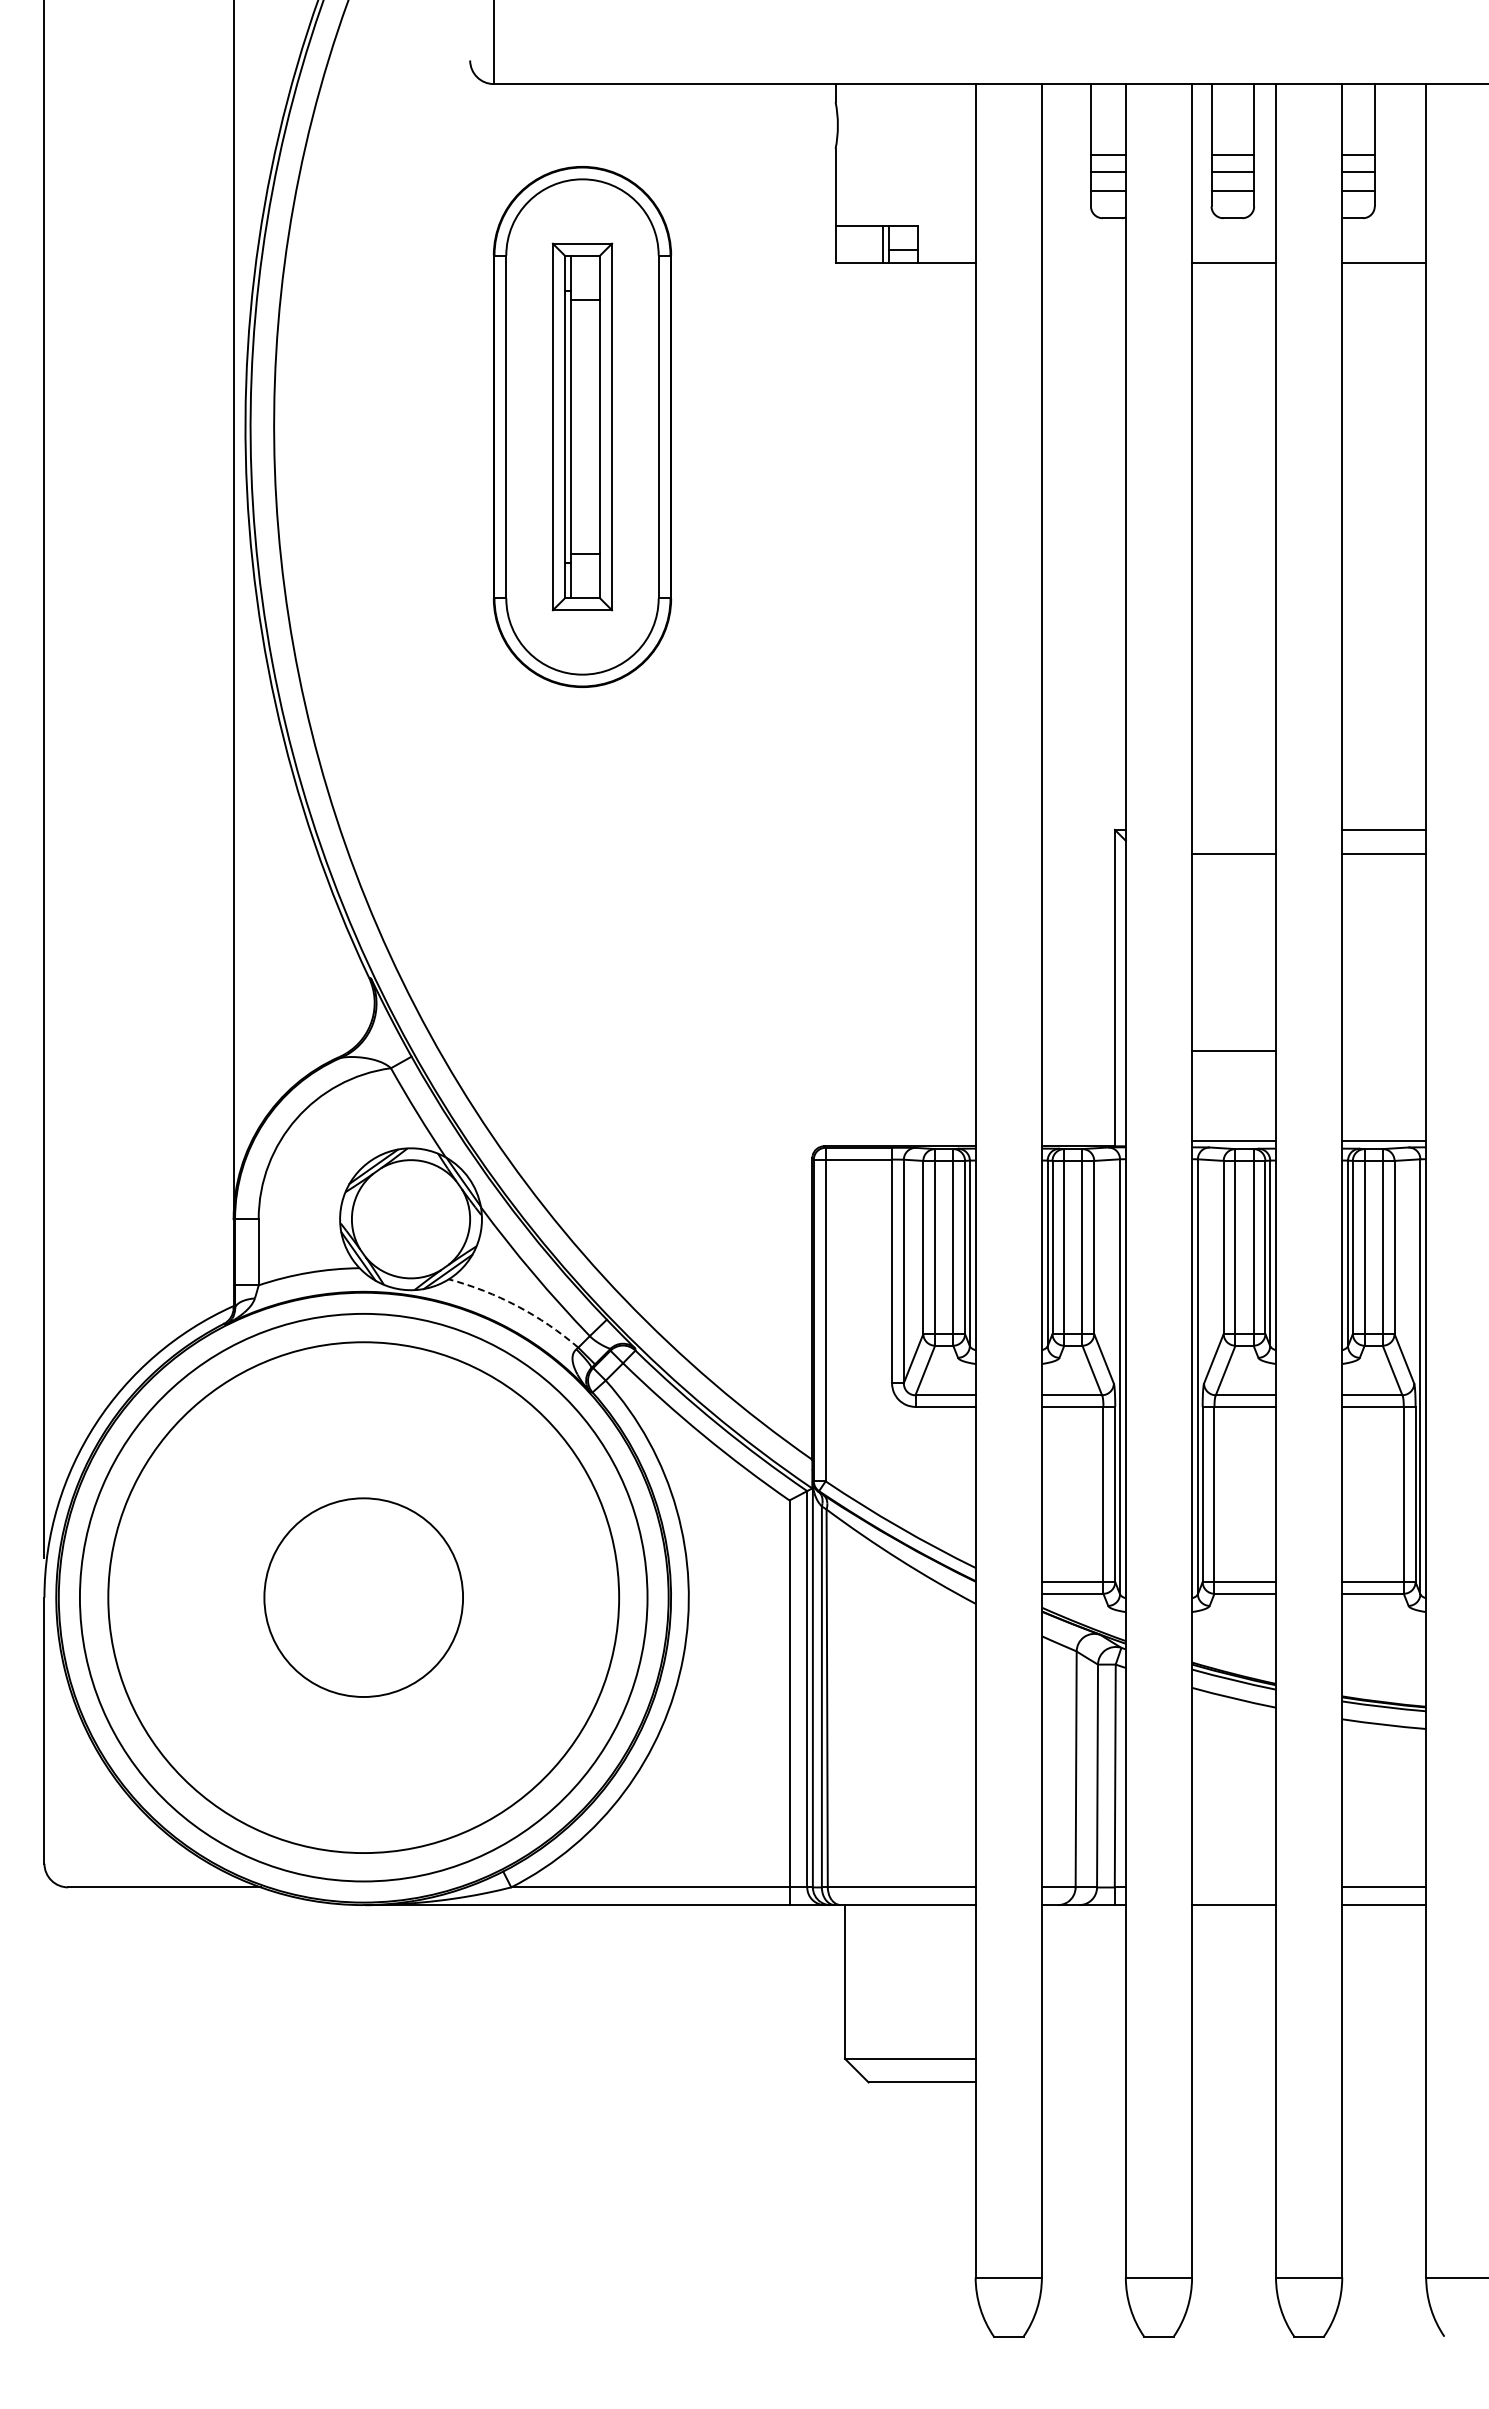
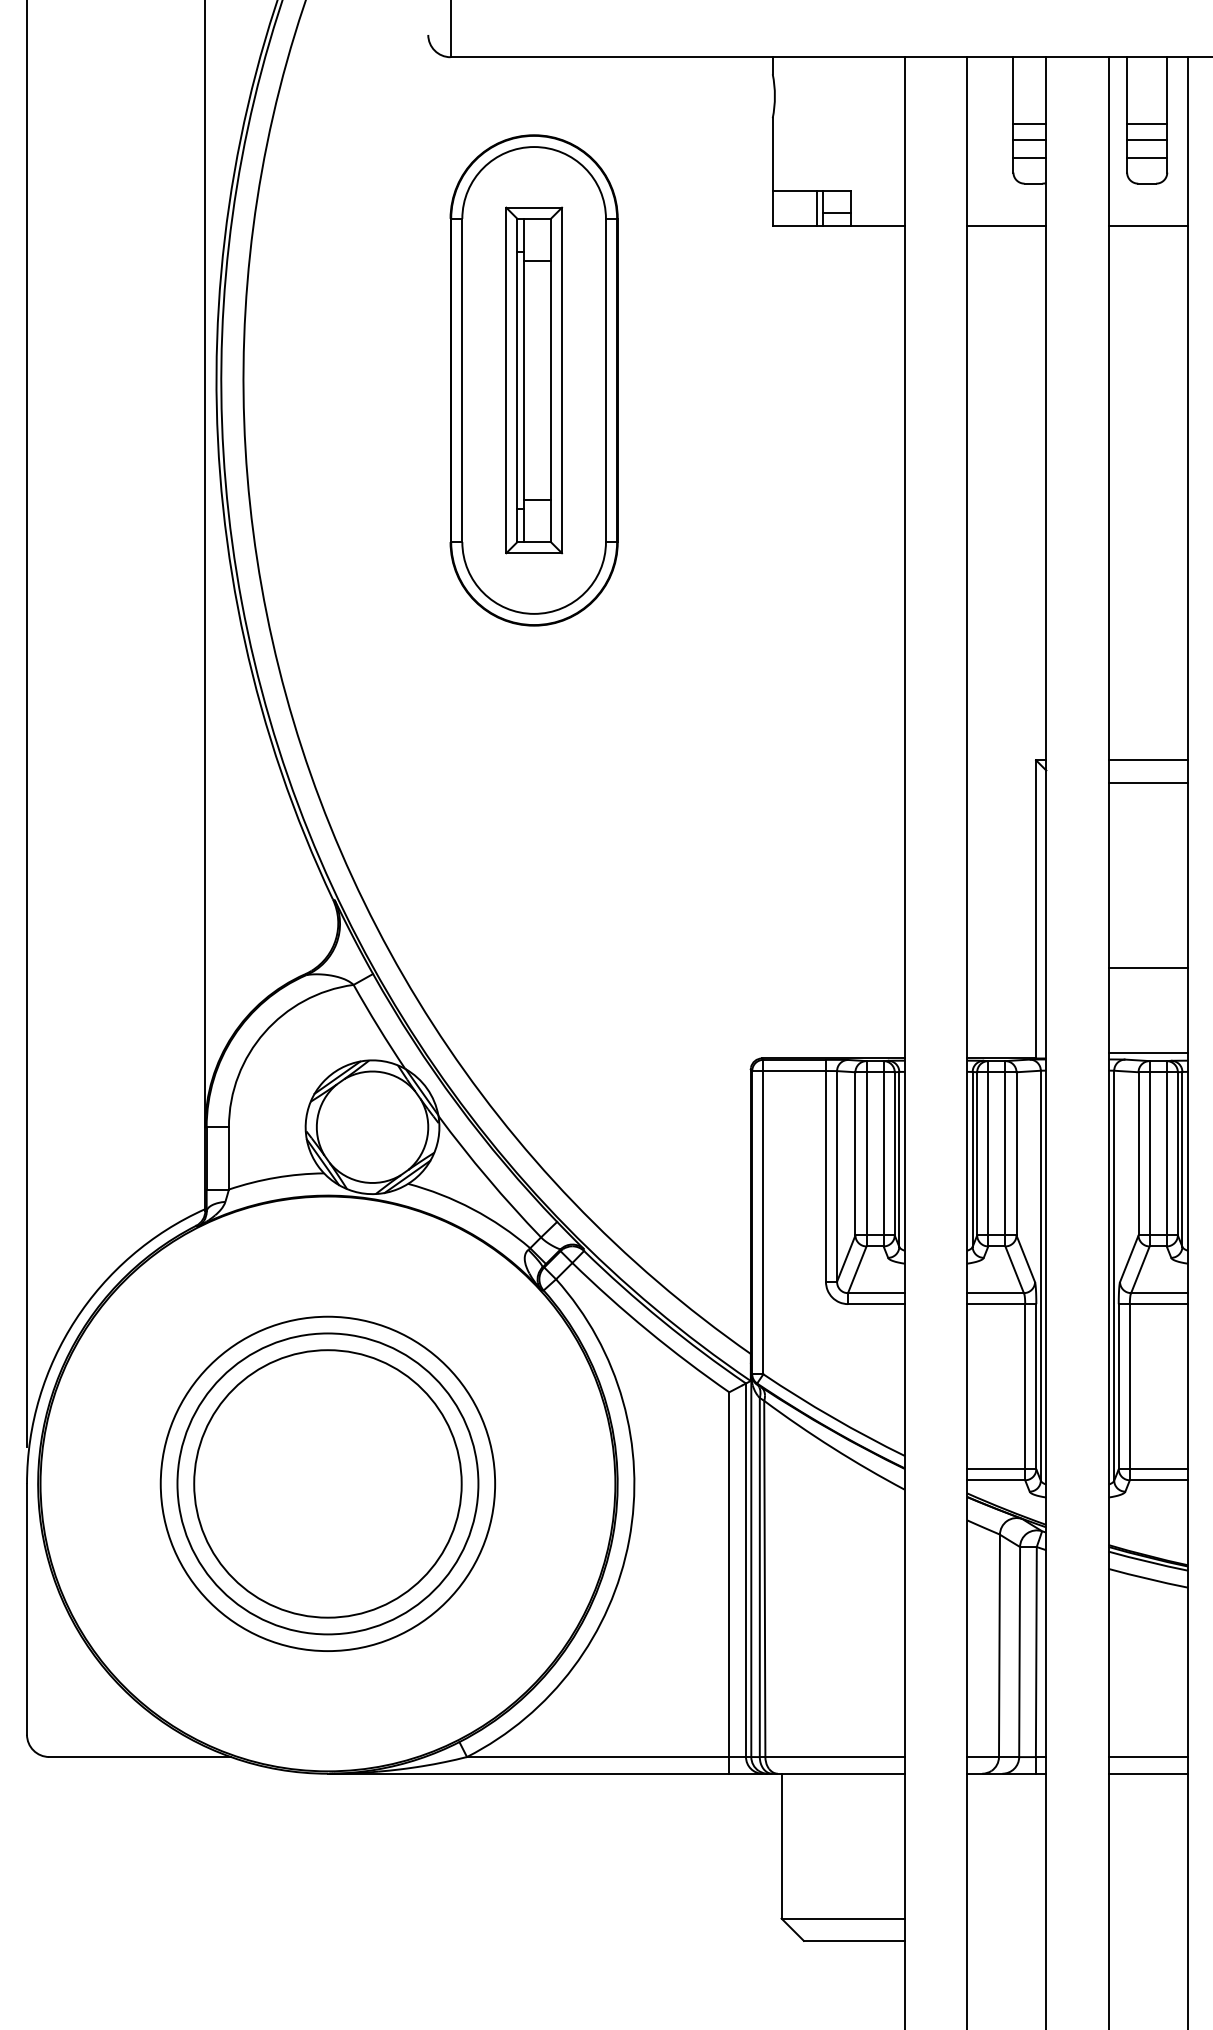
line: (1083, 262) -> (1006, 225), added
line: (1234, 829) -> (1148, 759), added
arc: (517, 1306) -> (472, 1209), dashed -> solid
circle: (363, 1597) -> (327, 1483), size x0.62
circle: (363, 1597) -> (327, 1483), size x0.62
circle: (363, 1597) -> (327, 1483), size x1.43
line: (1234, 1887) -> (1148, 1757), added

